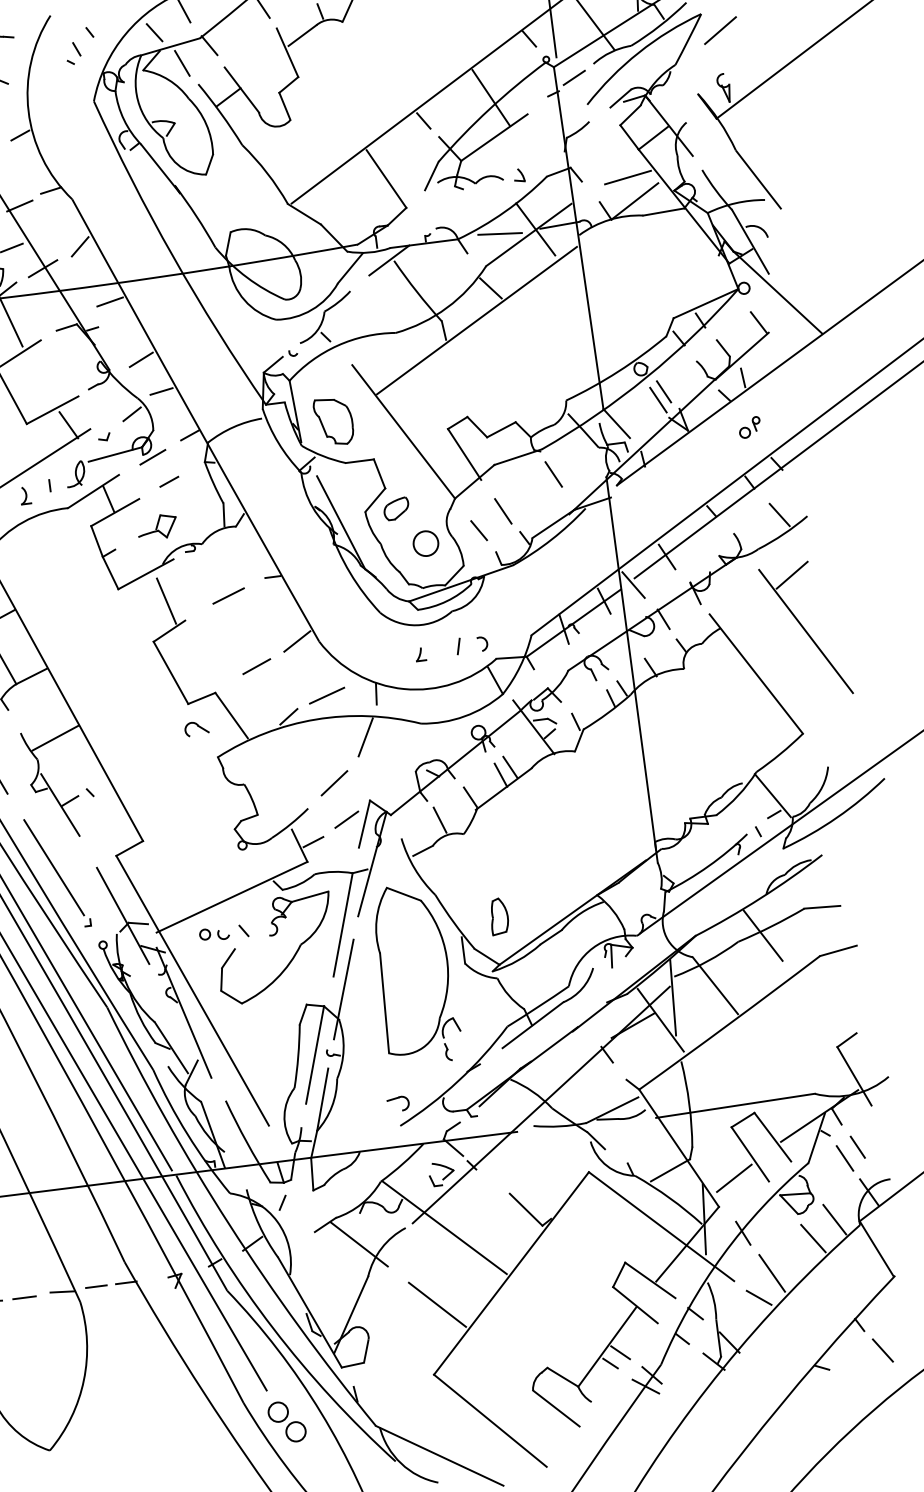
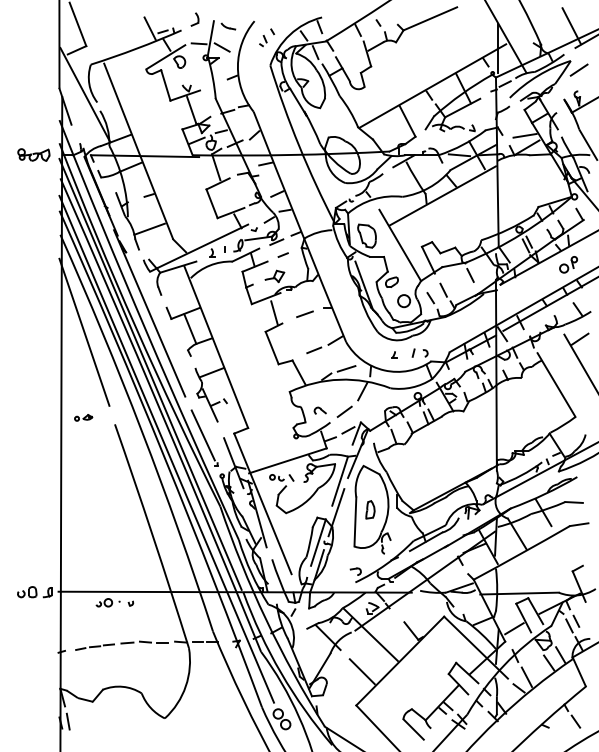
part: (749, 426) -> (568, 264), size x1.67
part: (195, 728) -> (319, 410), moved
part: (499, 915) -> (370, 509), moved

